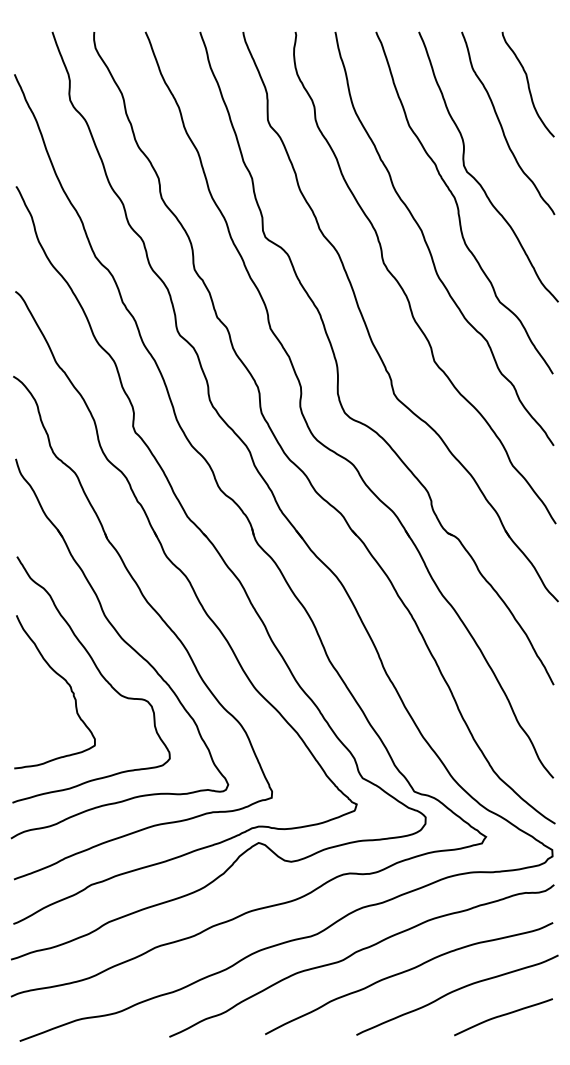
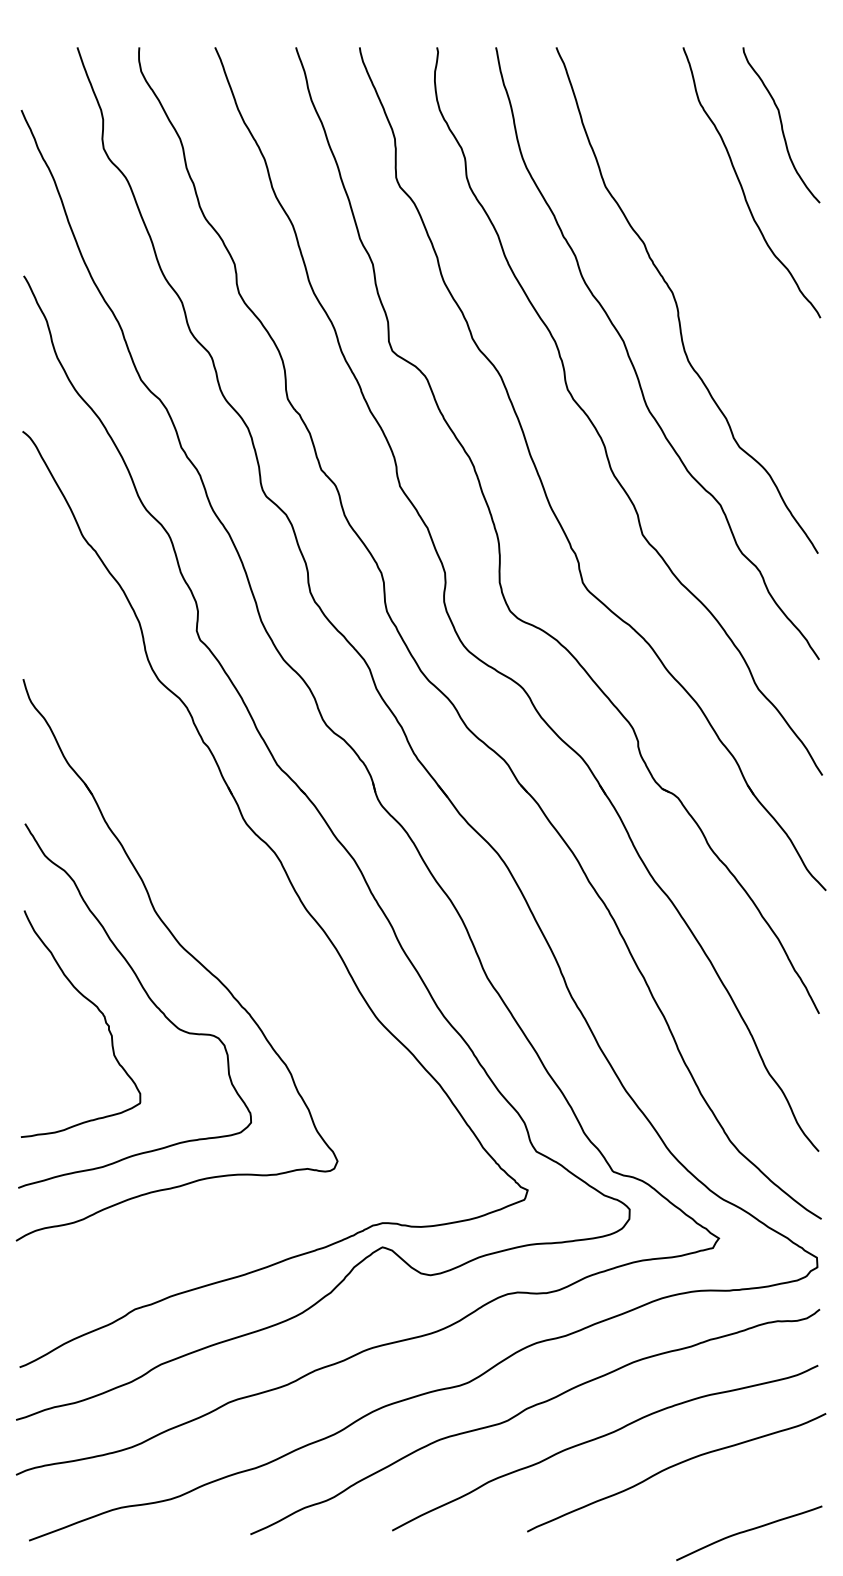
curve: (475, 178) -> (703, 264), removed
part: (159, 617) -> (235, 913), removed
curve: (502, 1016) -> (747, 1532), moved

